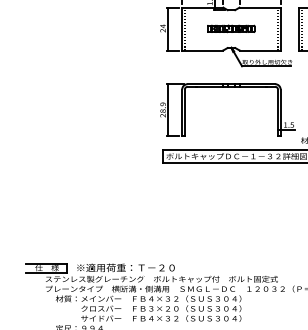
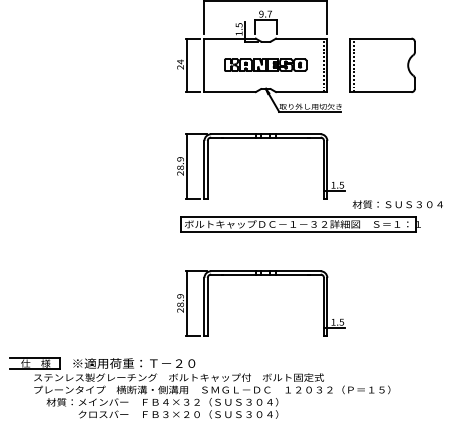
line: (184, 29) -> (207, 65), removed
part: (231, 29) -> (265, 65), size x1.4
part: (227, 197) -> (261, 275), added

